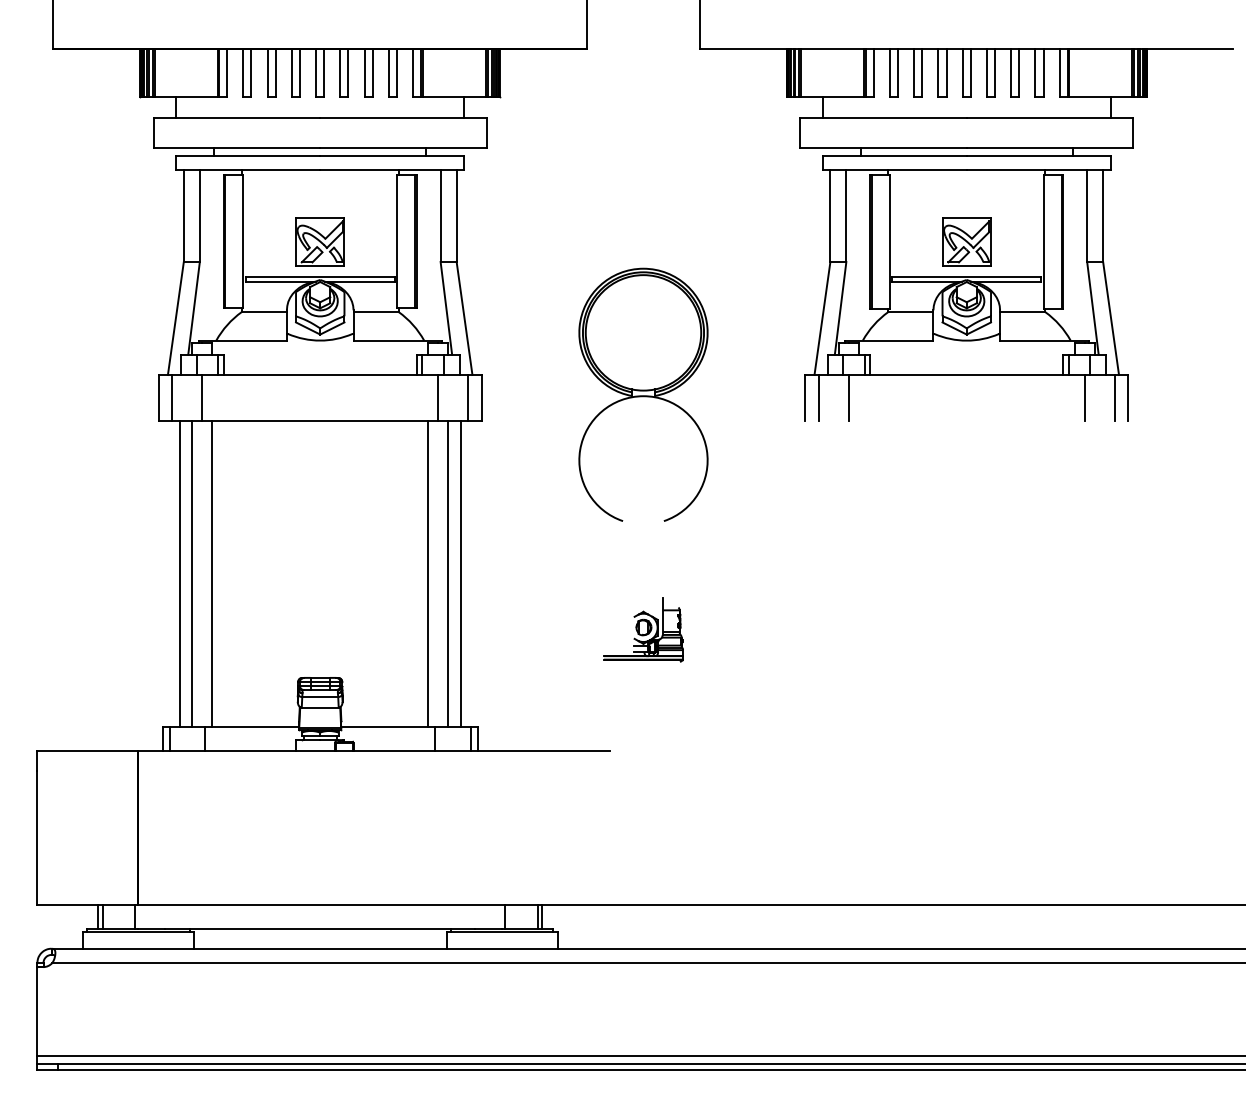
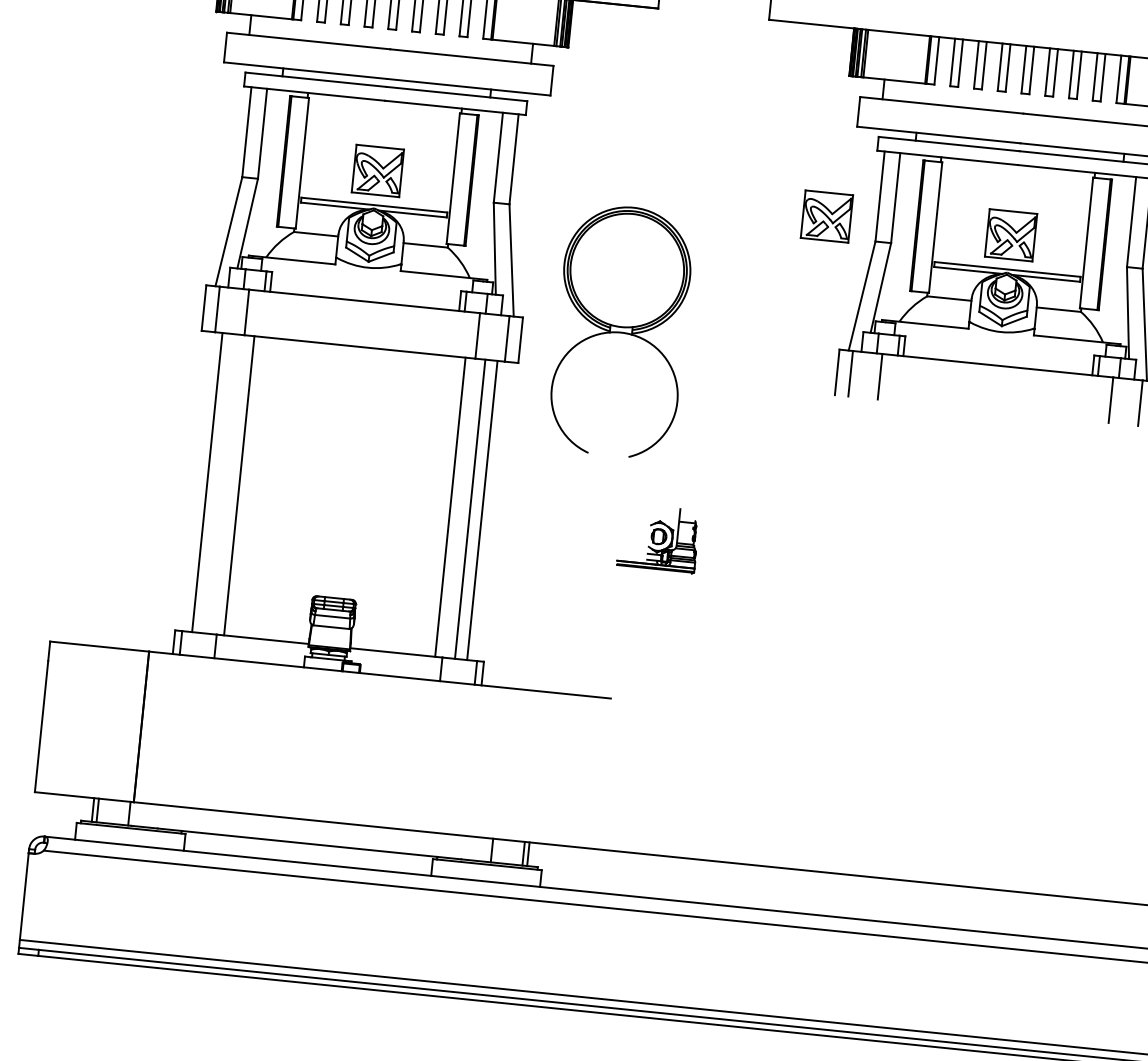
part: (778, 241) -> (826, 216), added
part: (643, 394) -> (621, 330), moved
line: (192, 573) -> (219, 483), removed
part: (643, 629) -> (658, 538), moved

